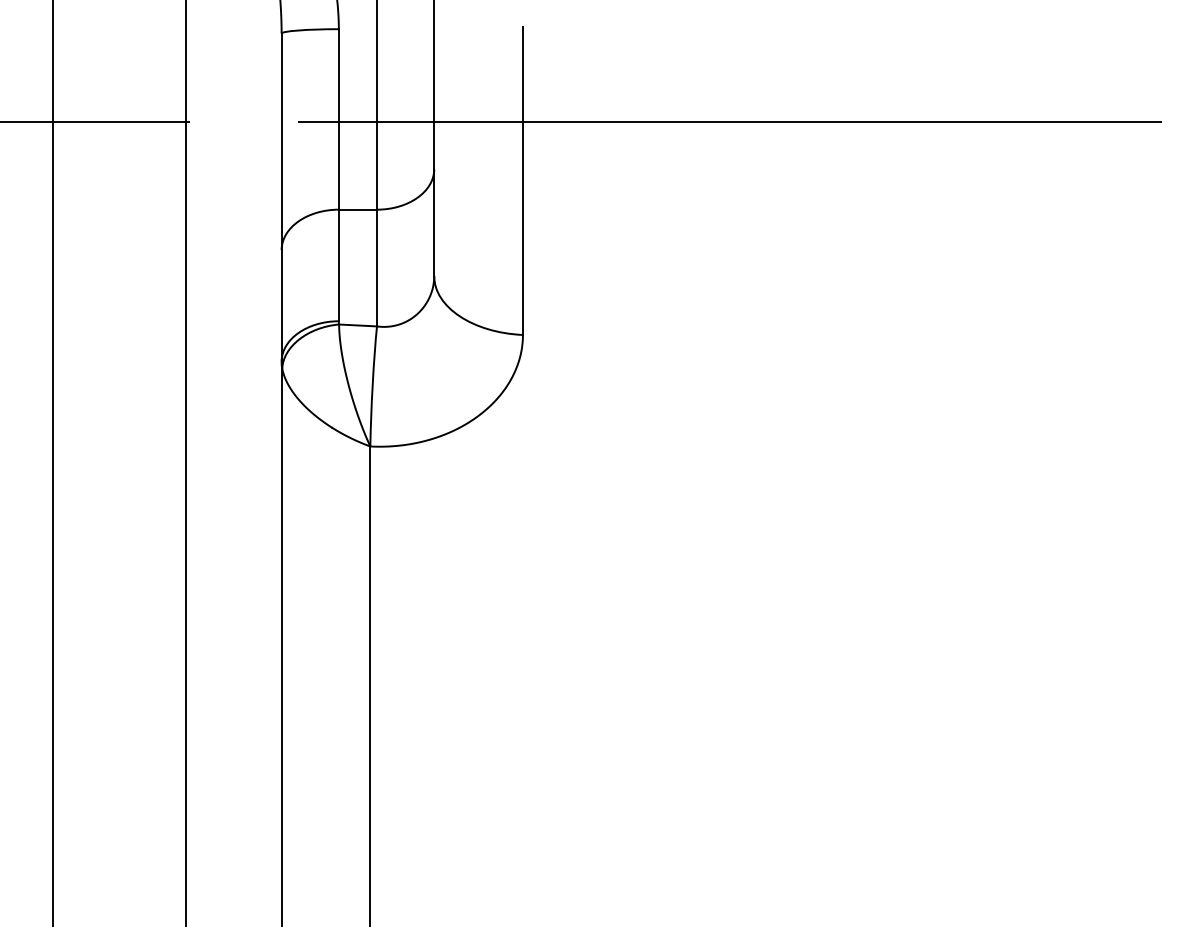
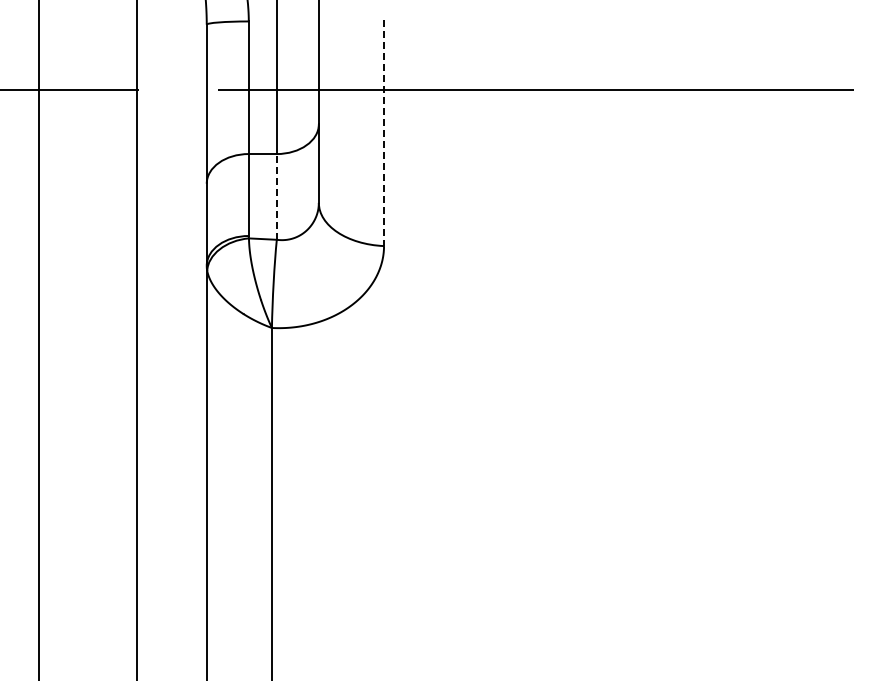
line: (523, 181) -> (384, 133), solid -> dashed
line: (376, 267) -> (276, 196), solid -> dashed

